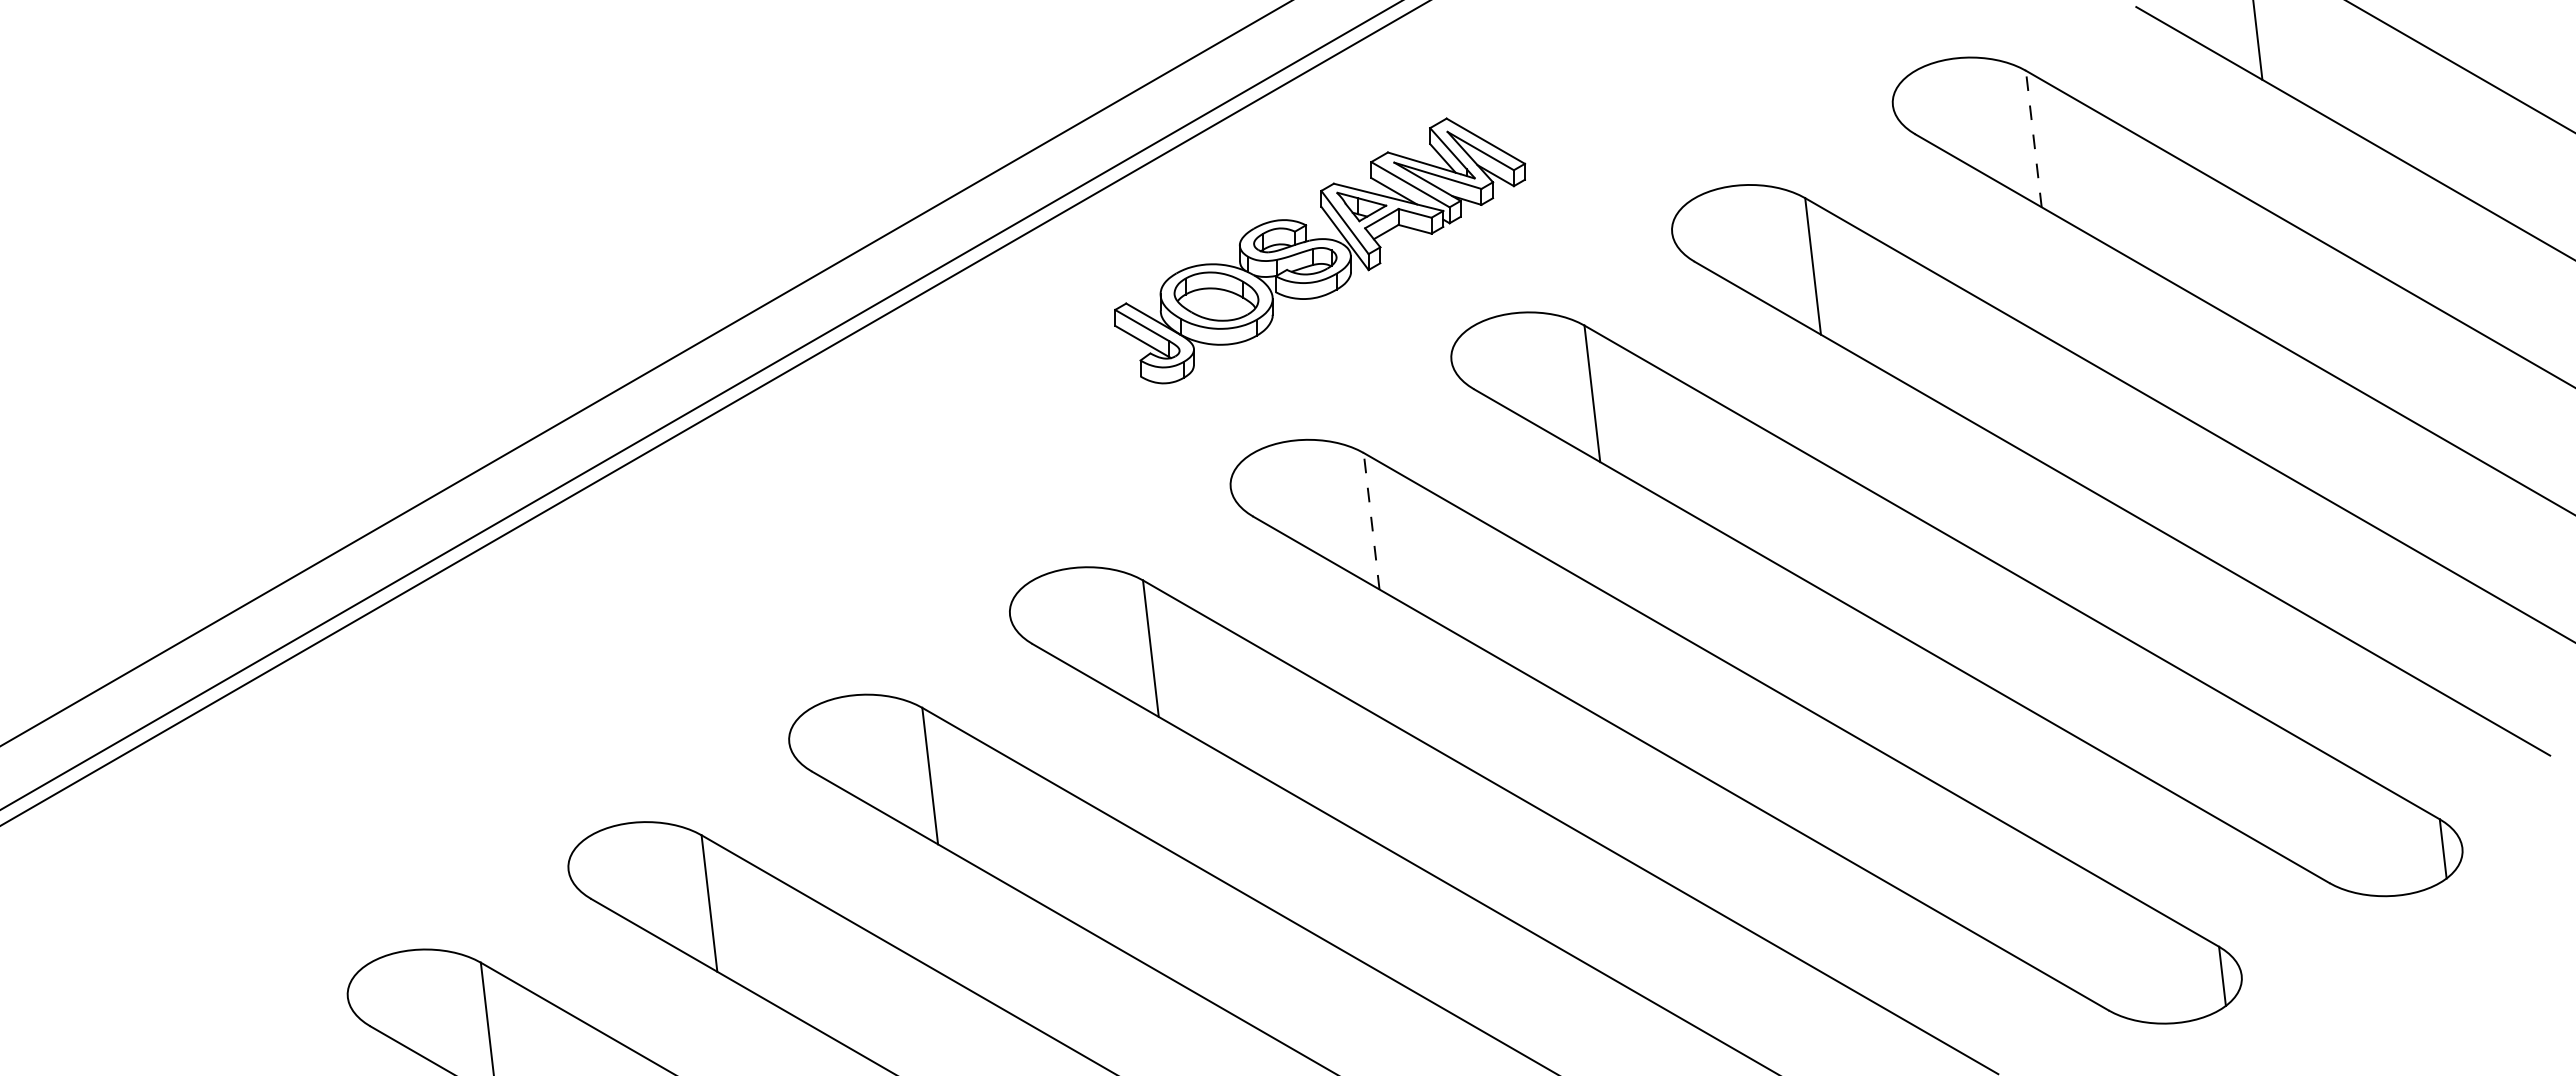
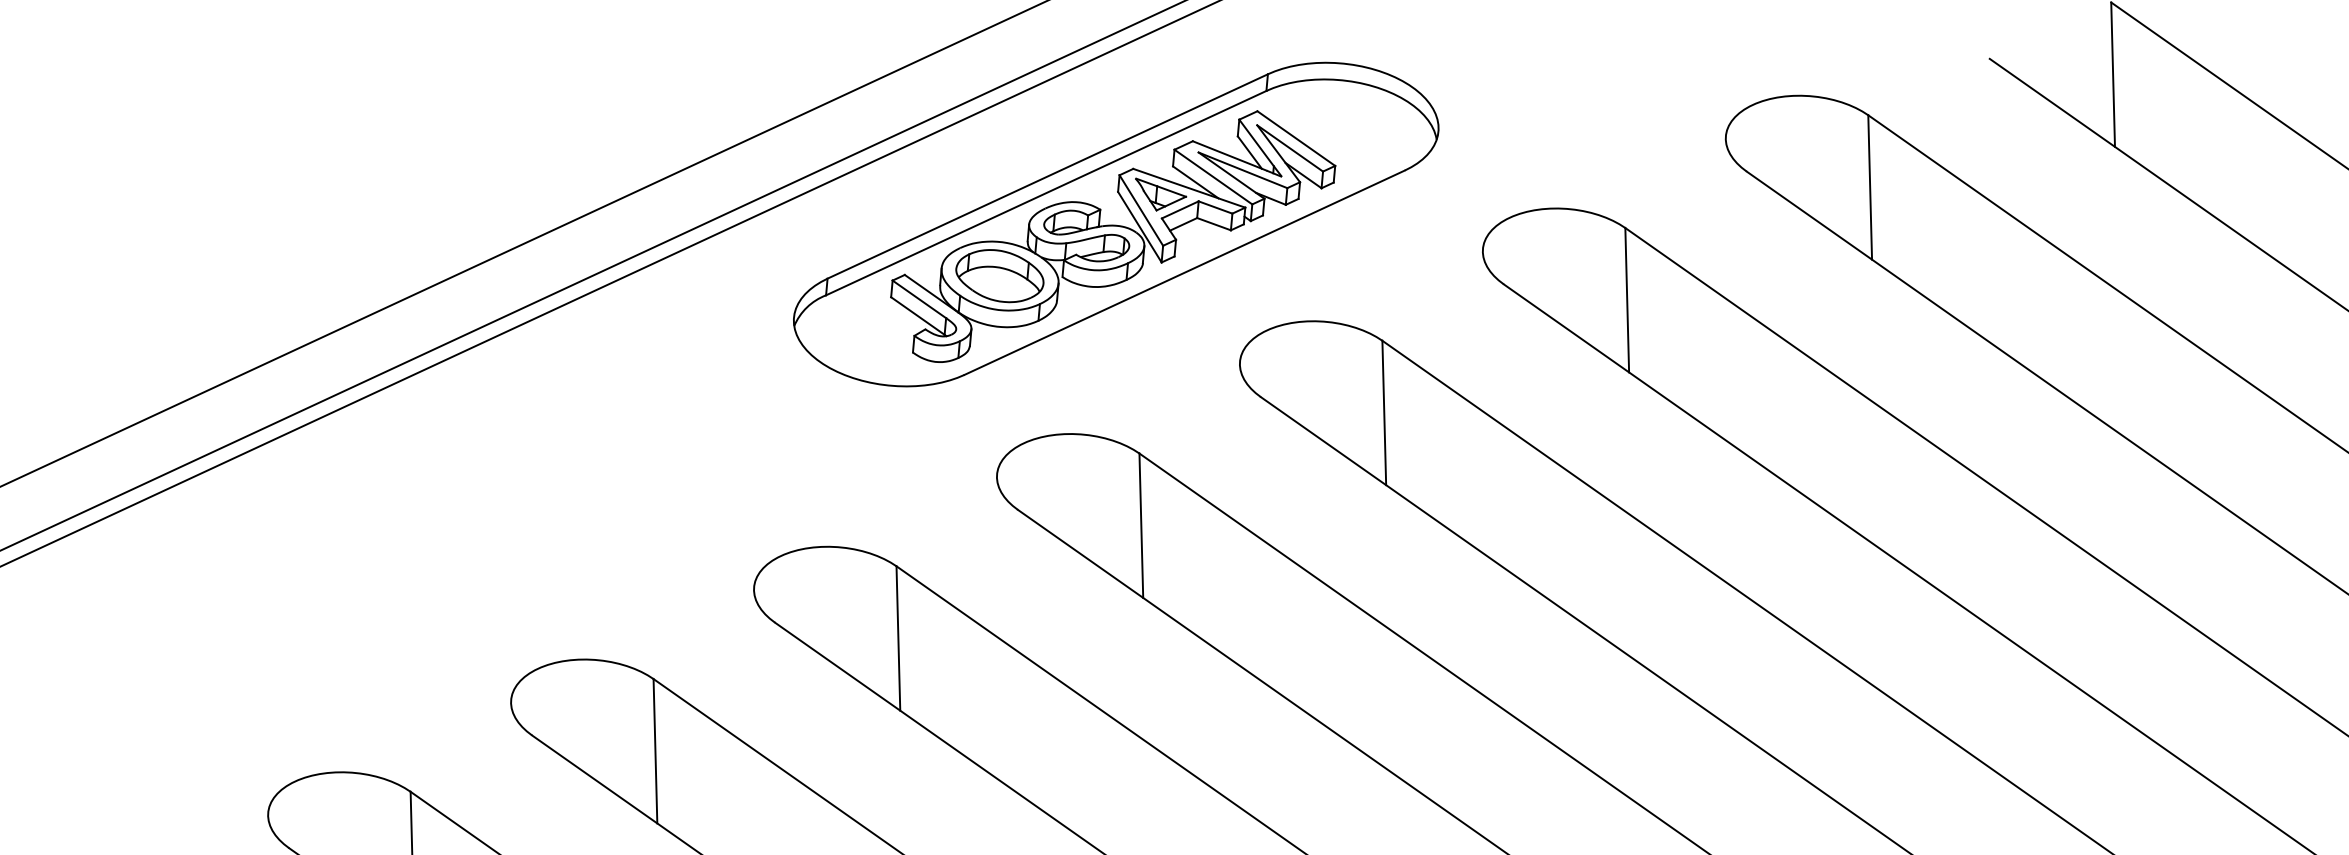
line: (2033, 139) -> (1869, 187), dashed -> solid
part: (1322, 237) -> (1116, 224), added
line: (1371, 521) -> (1141, 525), dashed -> solid

